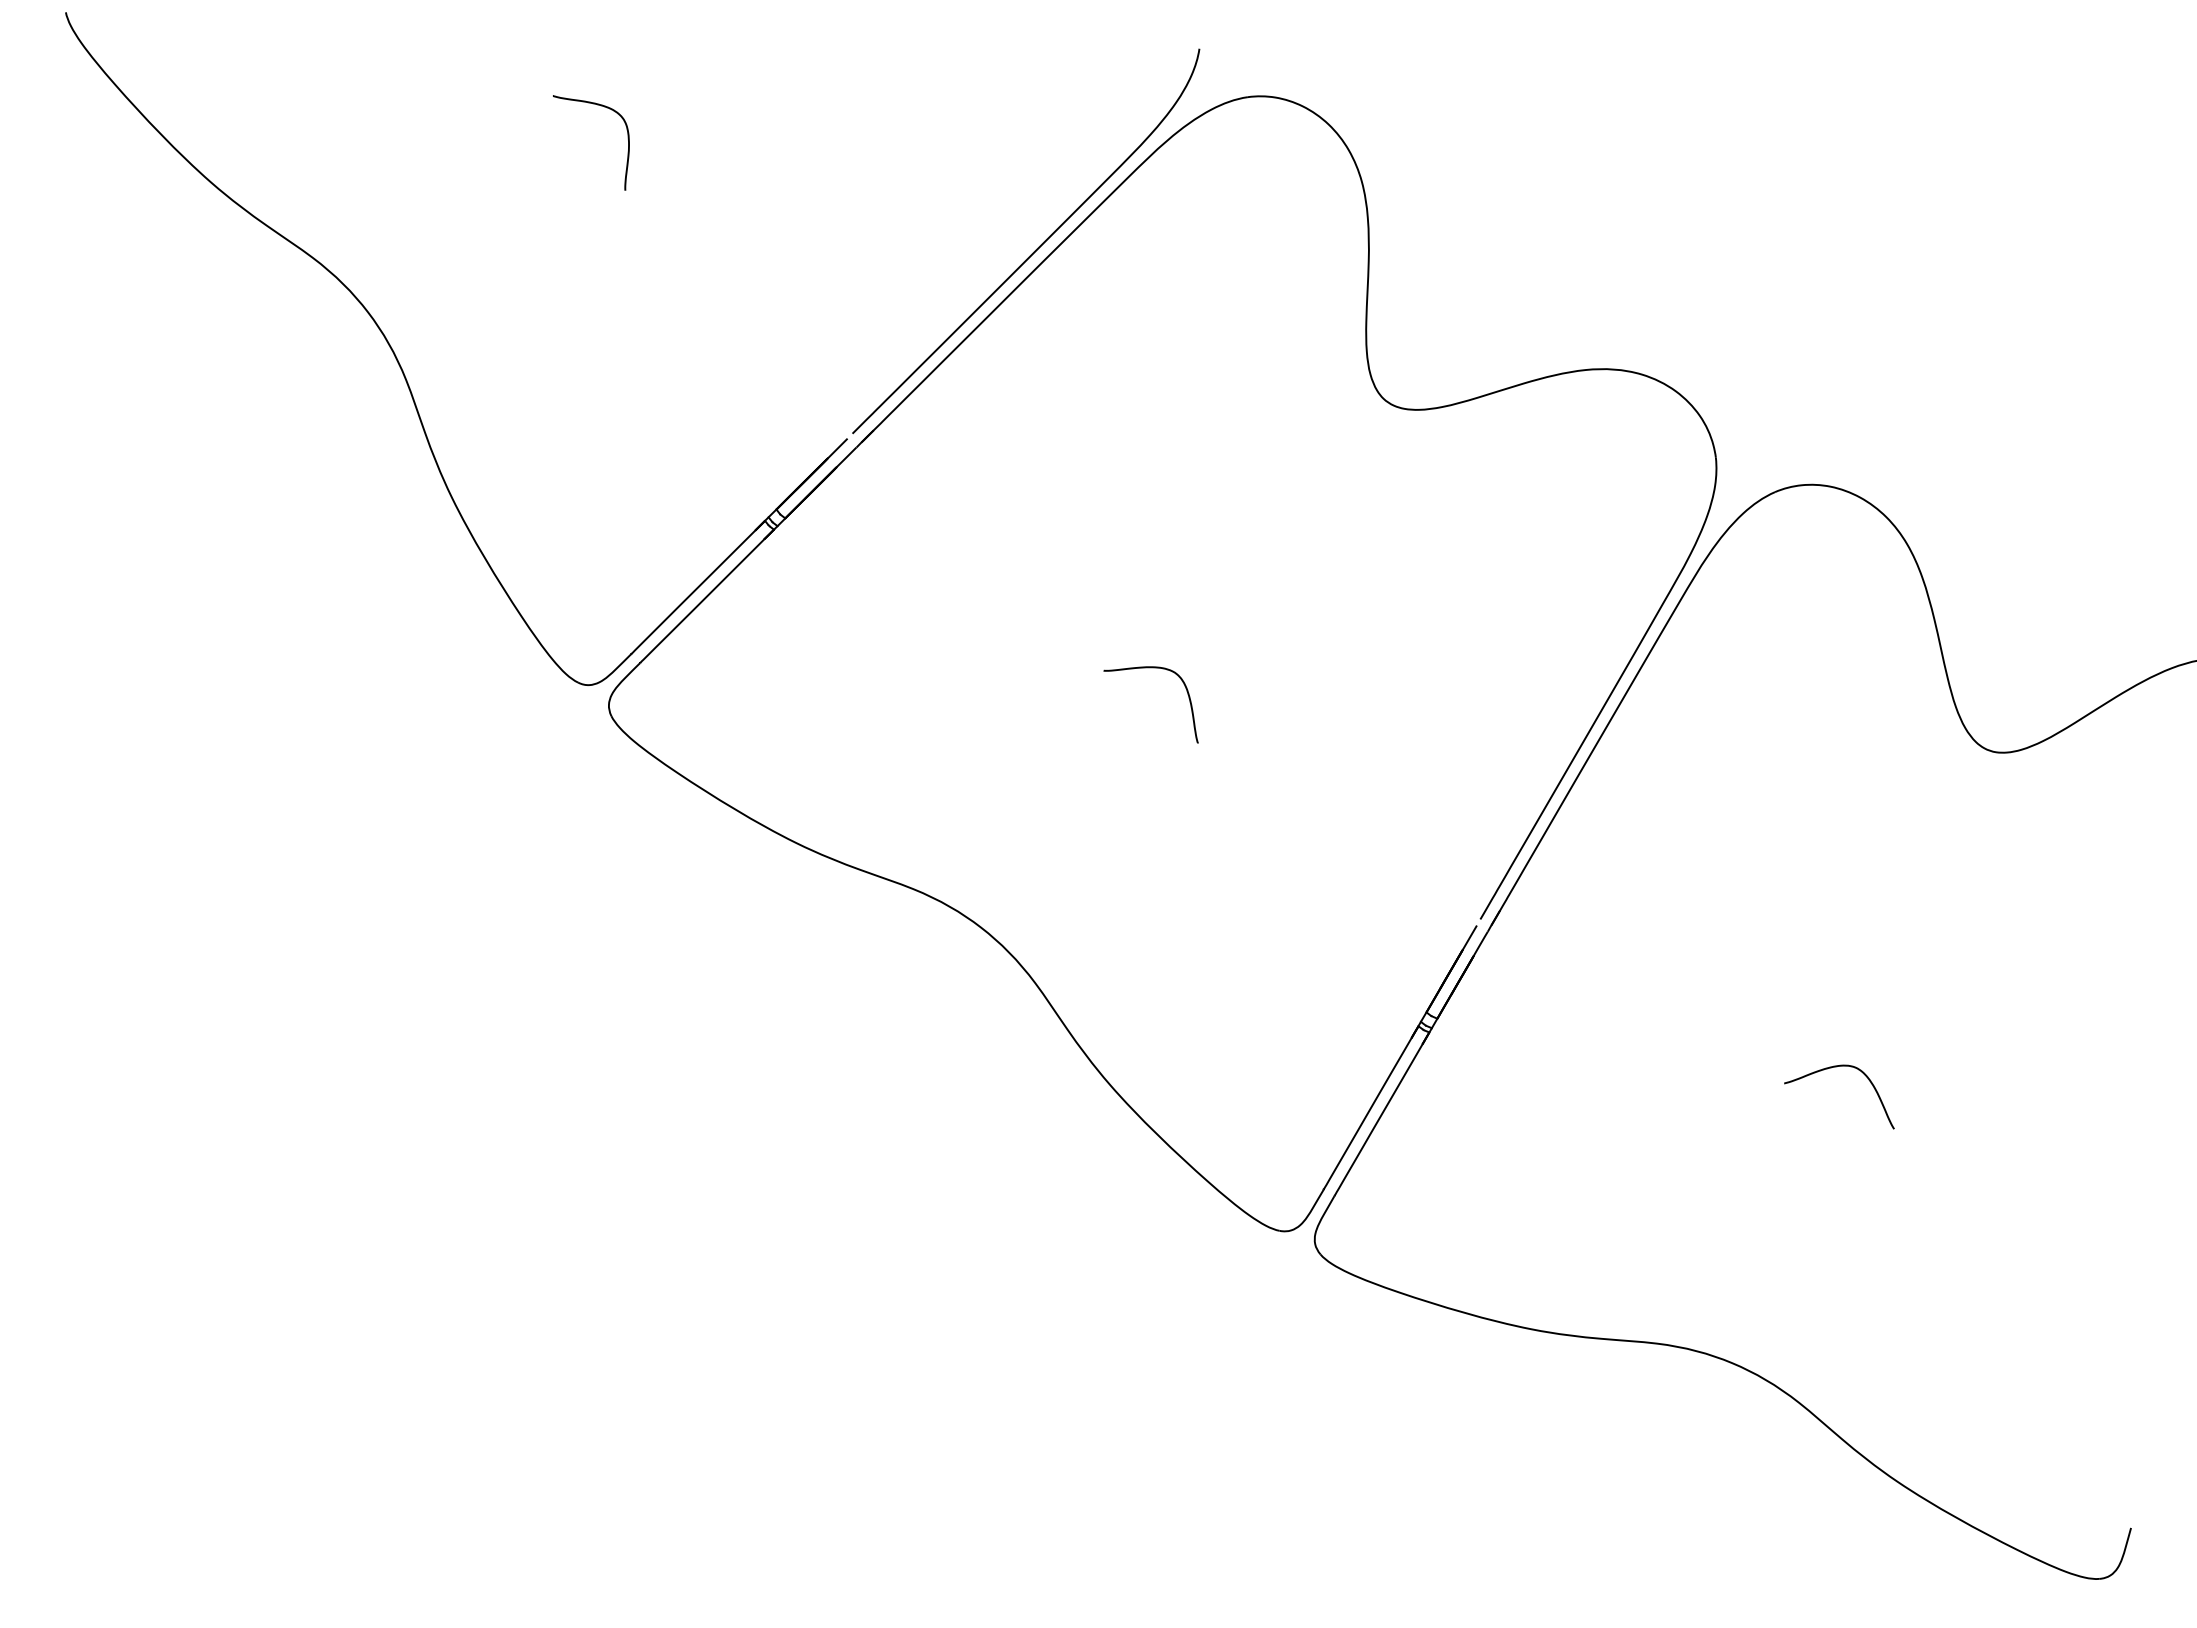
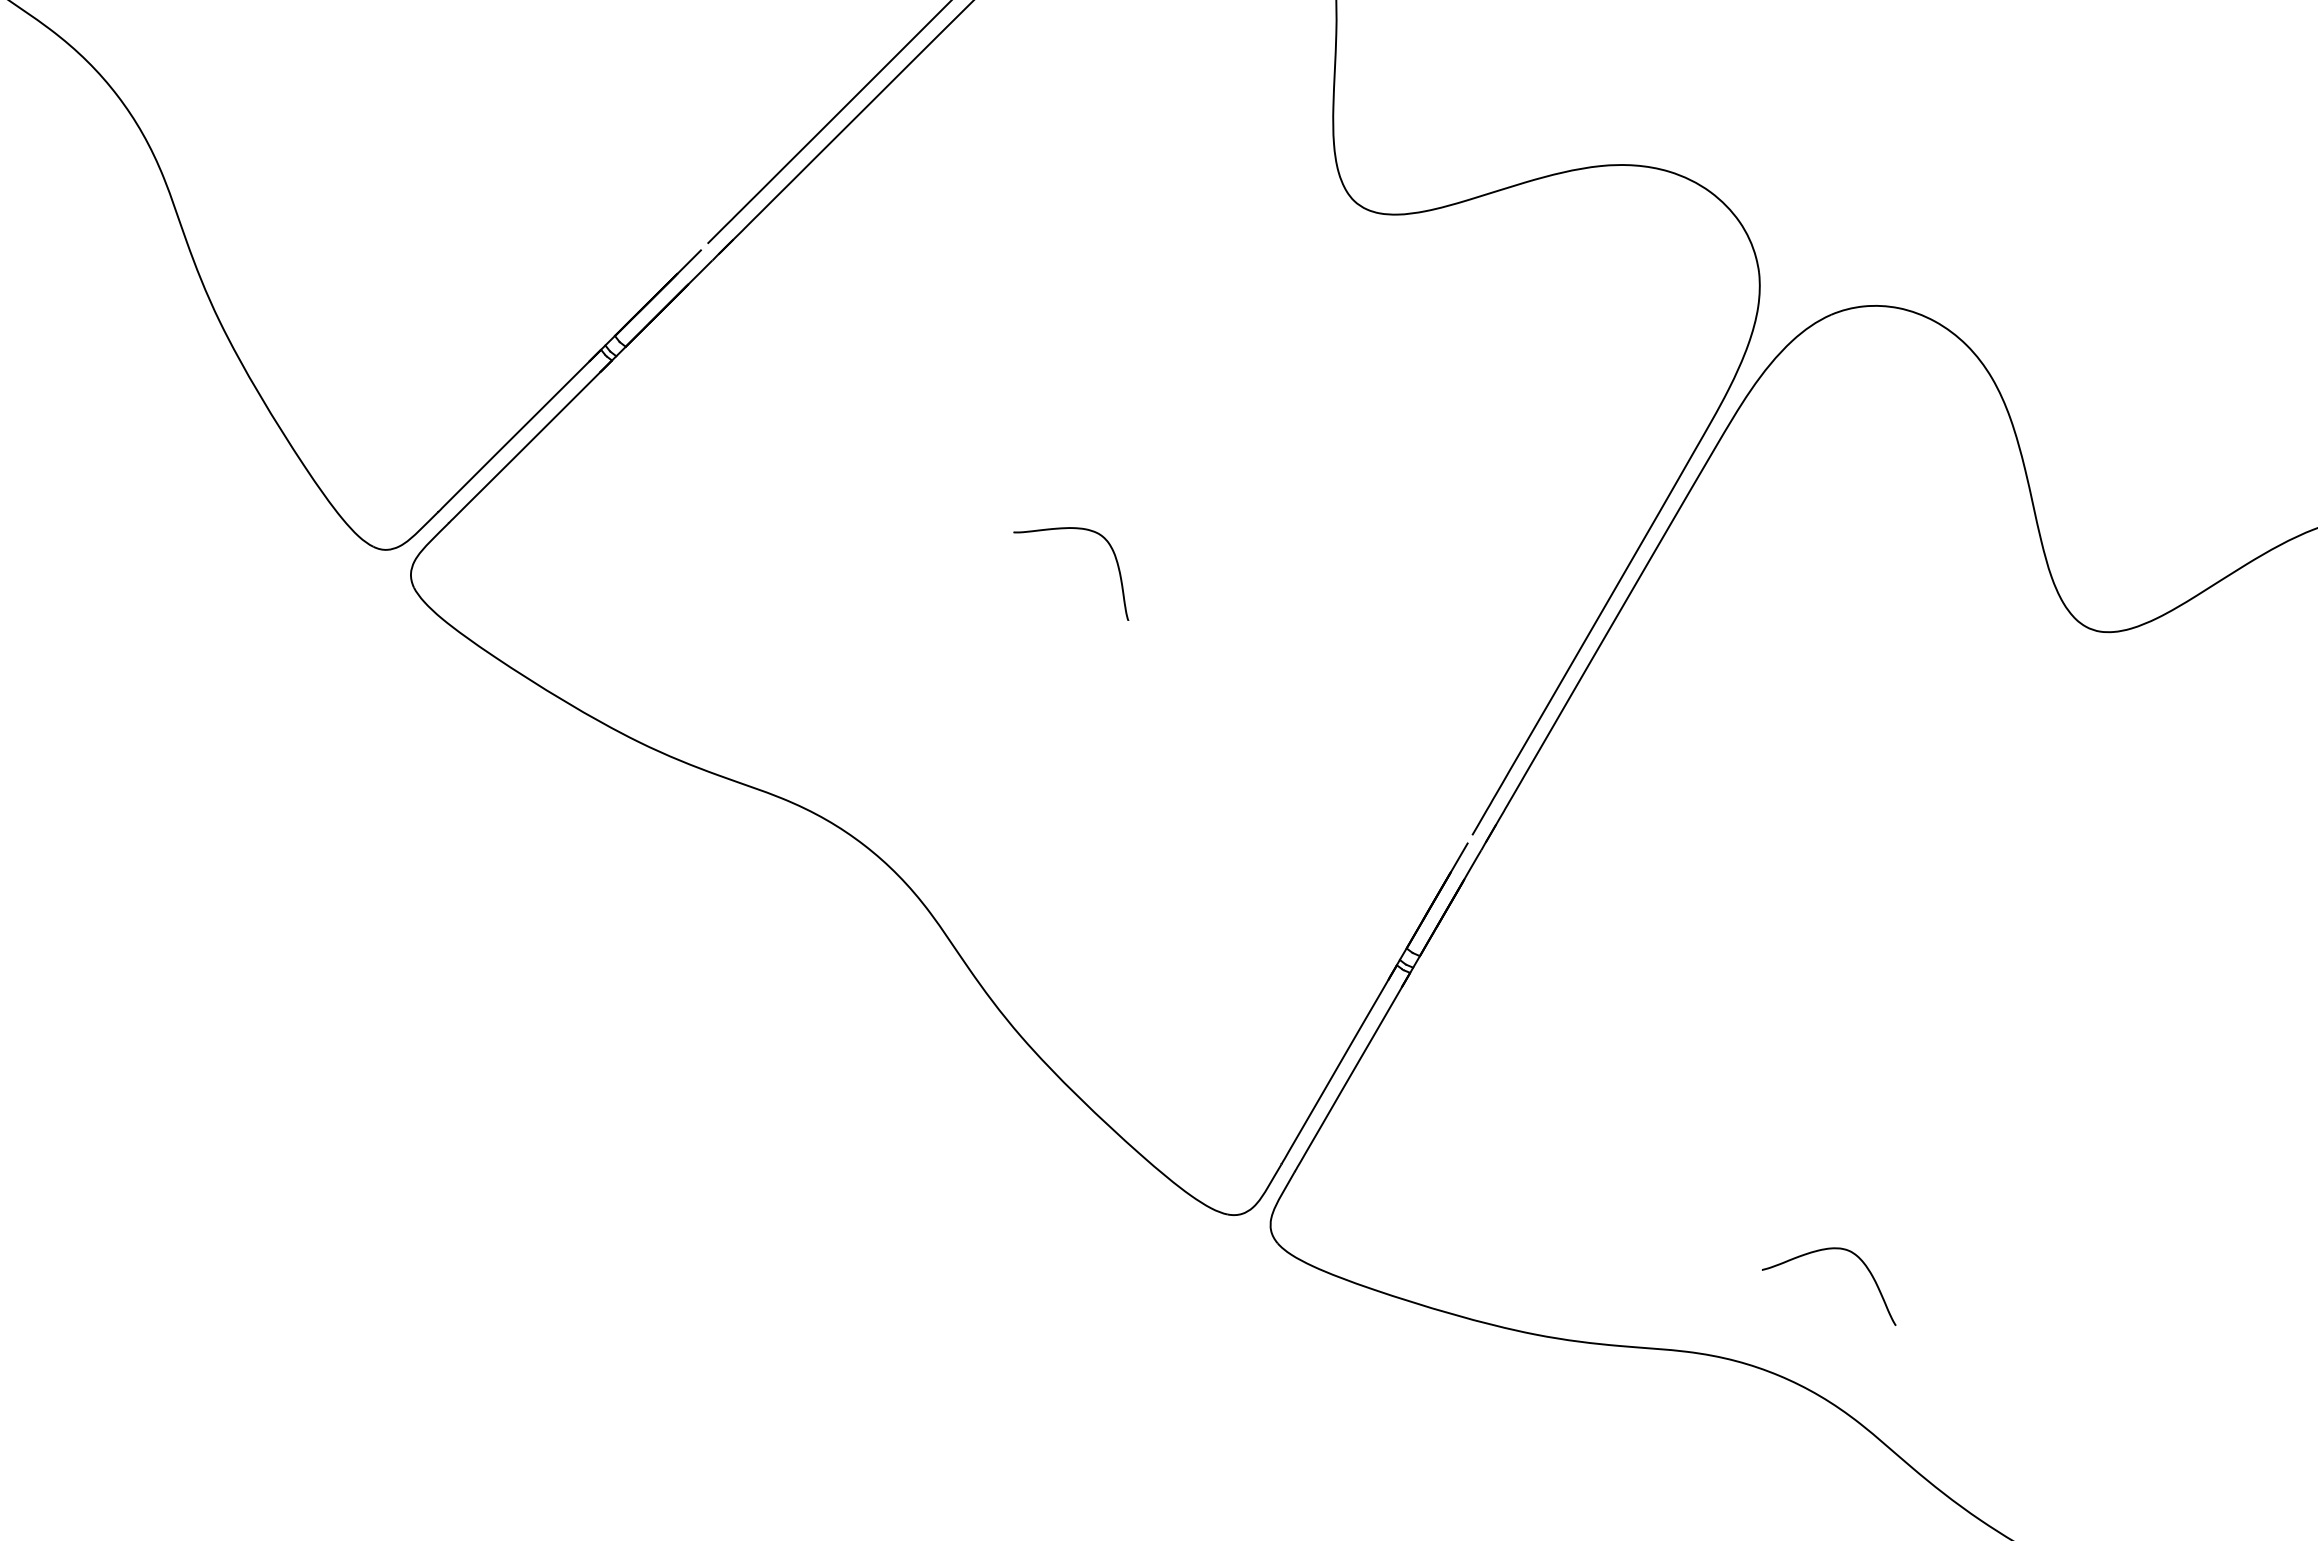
curve: (1831, 1068) -> (1819, 1251), moved

